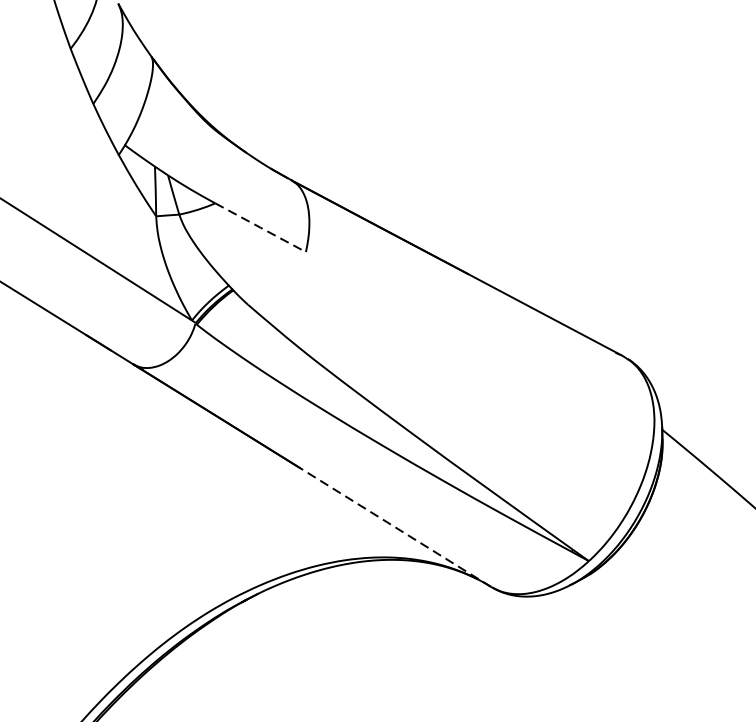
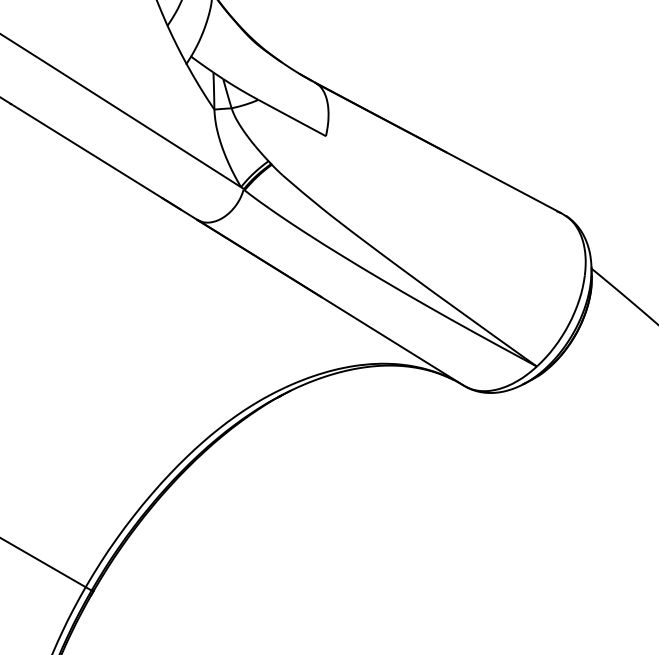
line: (261, 228) -> (292, 118), dashed -> solid
line: (395, 527) -> (392, 341), dashed -> solid

